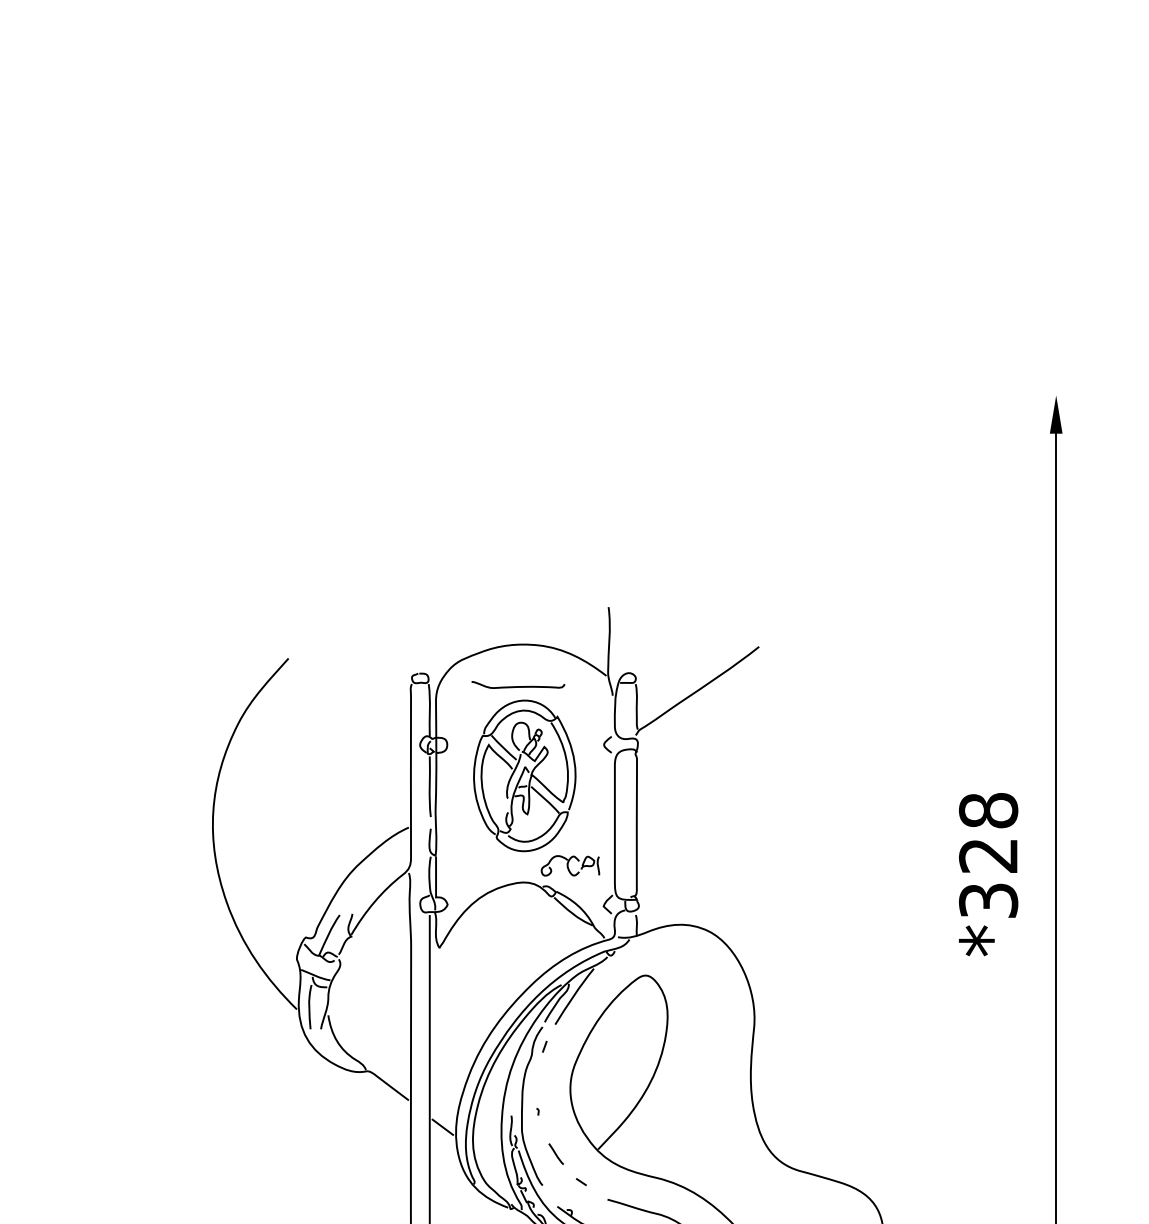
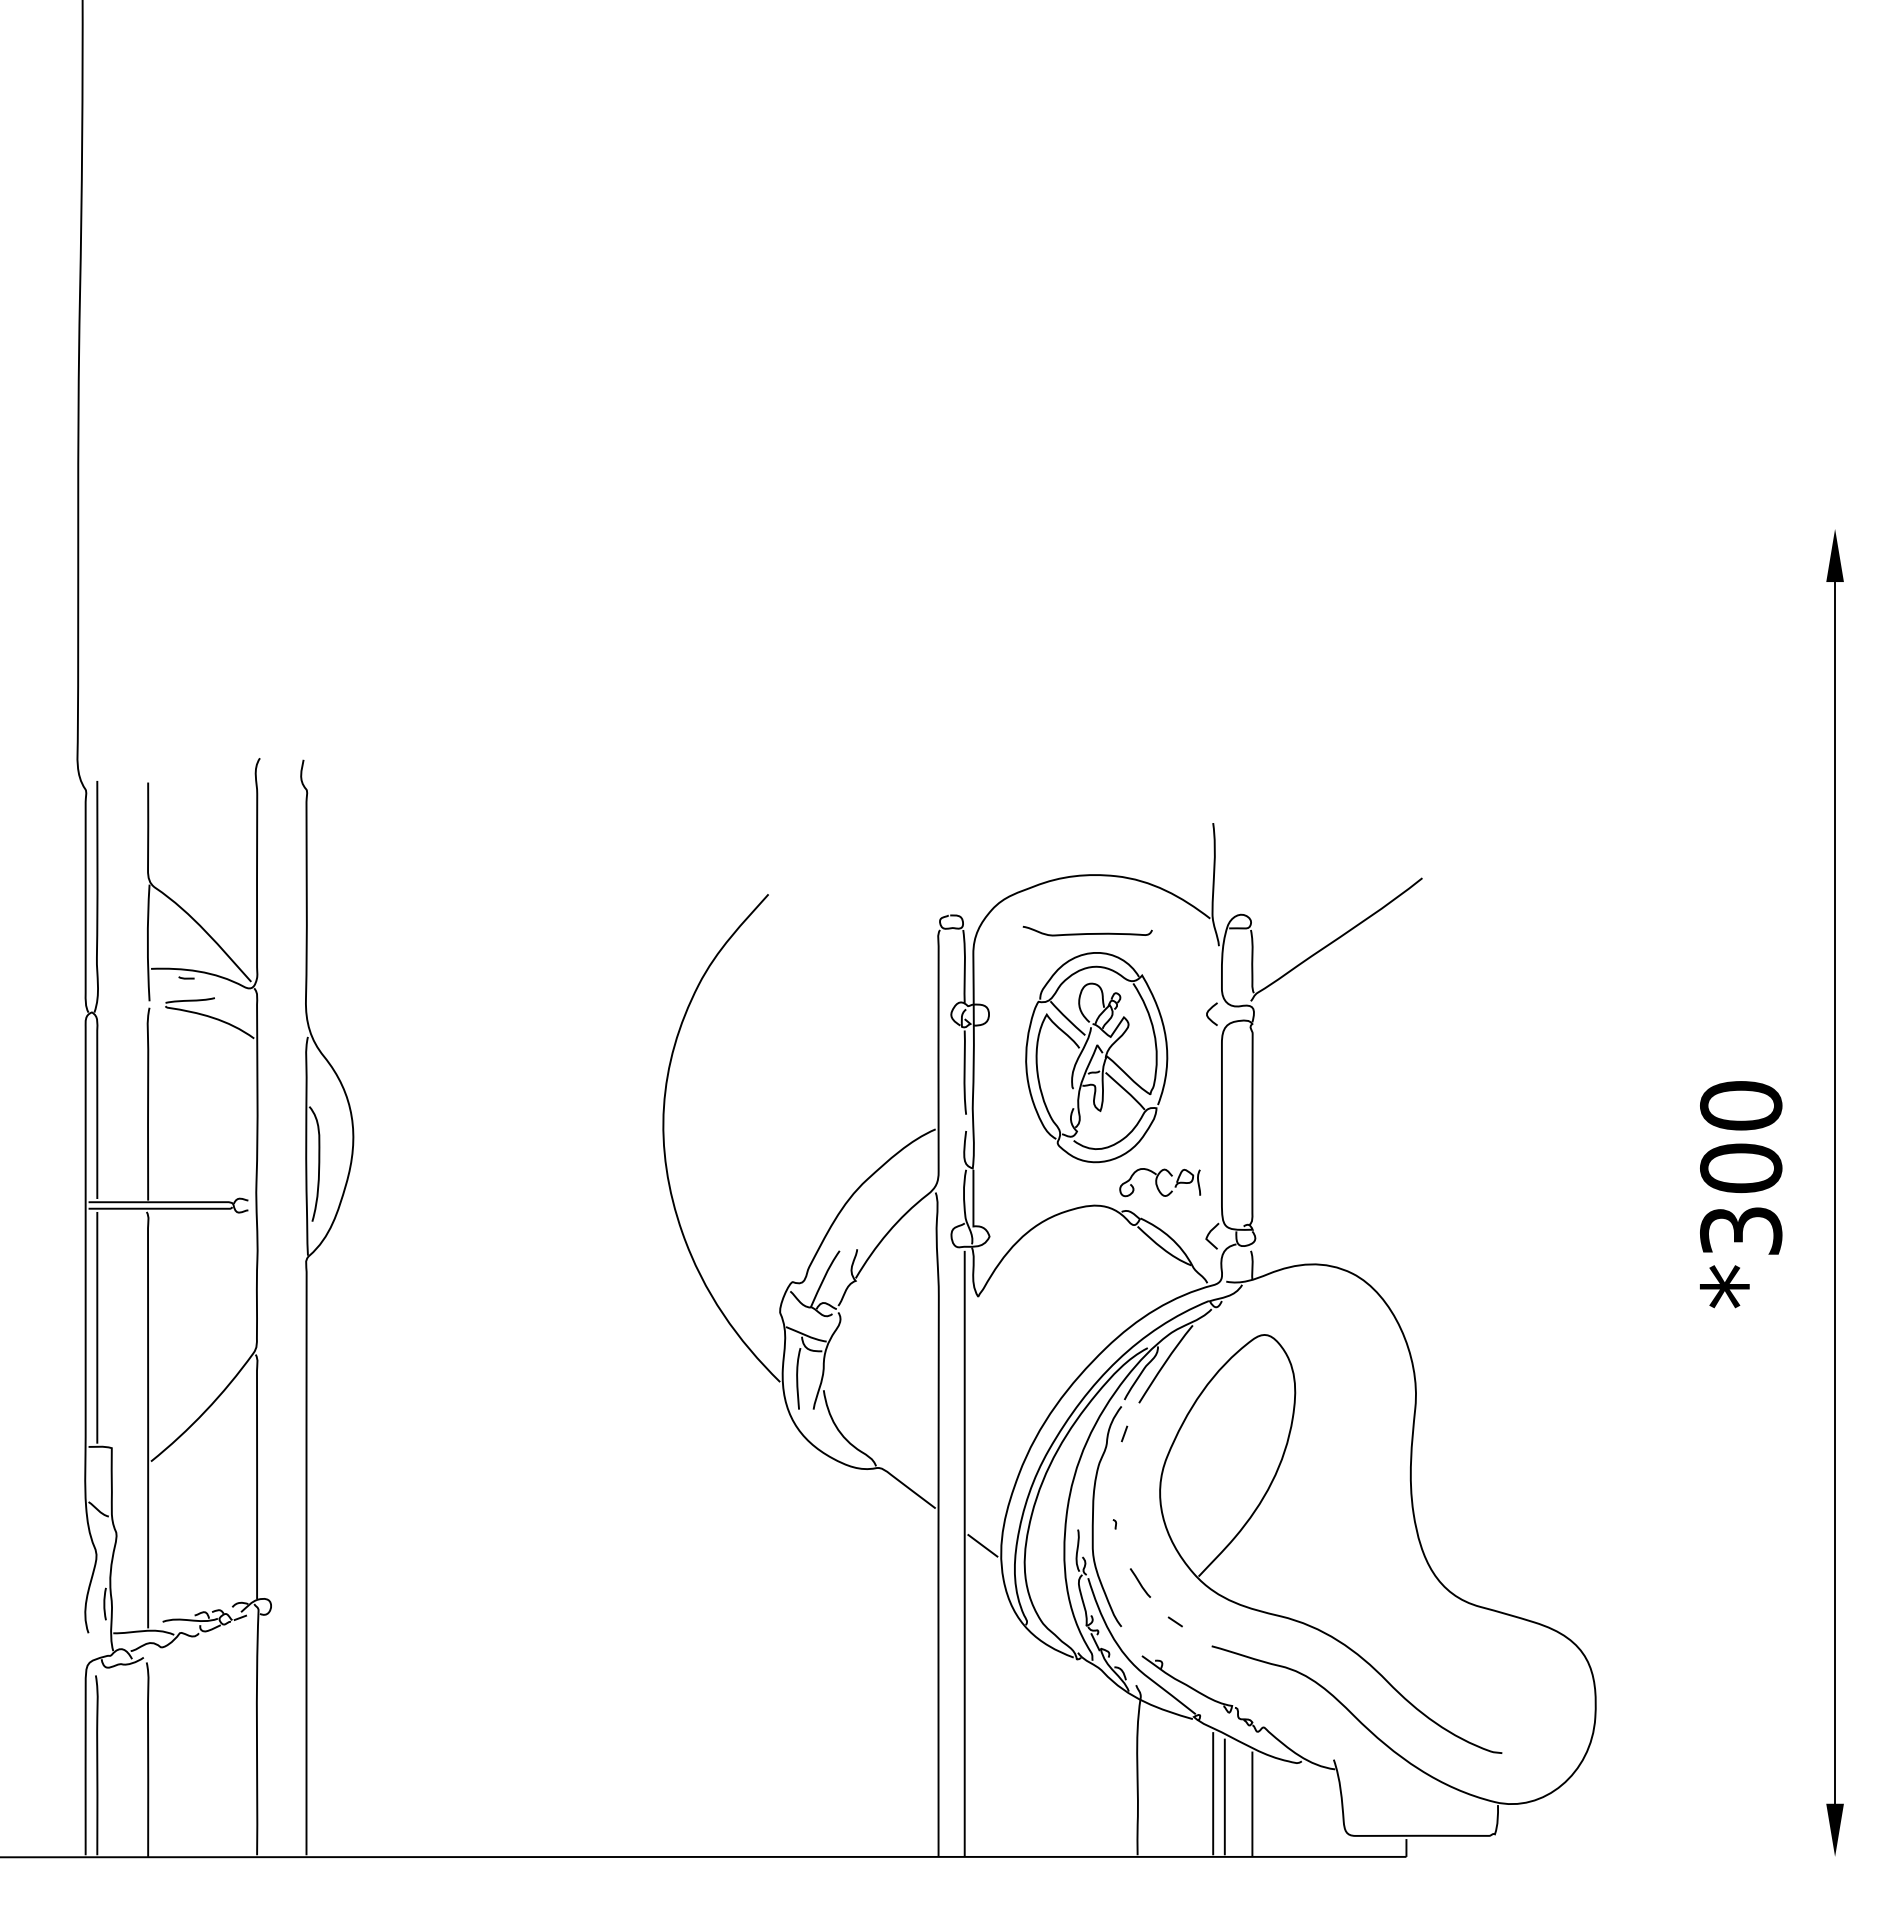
text: (988, 833) -> (1741, 1137), *328 -> *300

